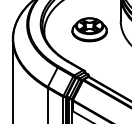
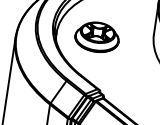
part: (89, 29) -> (97, 36), moved

